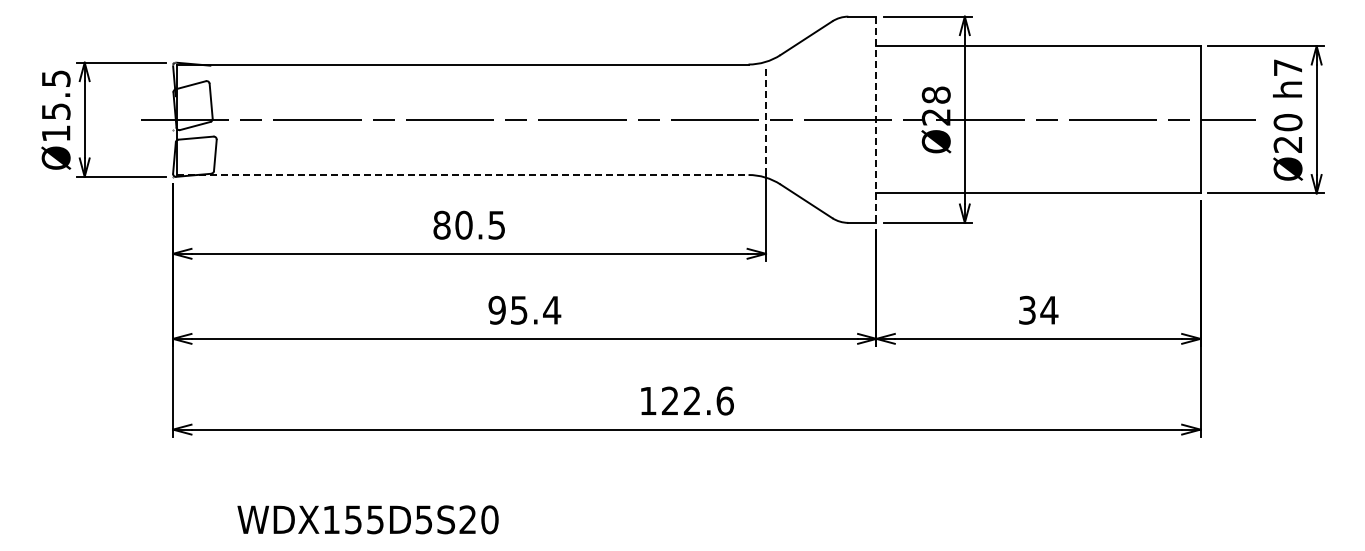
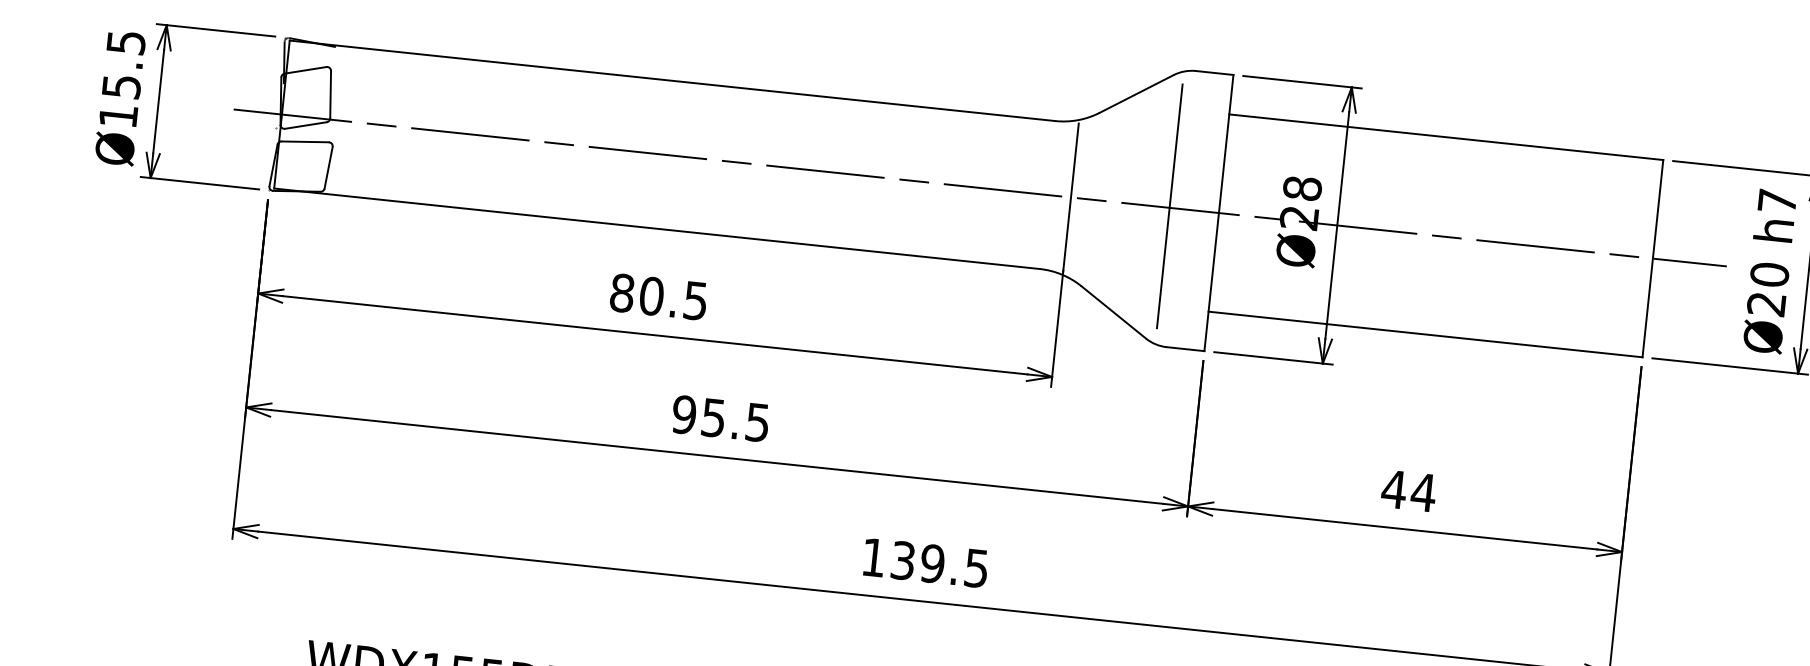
line: (839, 118) -> (1169, 206), added
line: (765, 119) -> (1070, 197), dashed -> solid
line: (876, 120) -> (1218, 214), dashed -> solid
line: (462, 175) -> (656, 229), dashed -> solid
text: (1027, 309) -> (1394, 488), 34 -> 44
text: (552, 310) -> (758, 422), 95.4 -> 95.5
text: (697, 400) -> (939, 563), 122.6 -> 139.5

